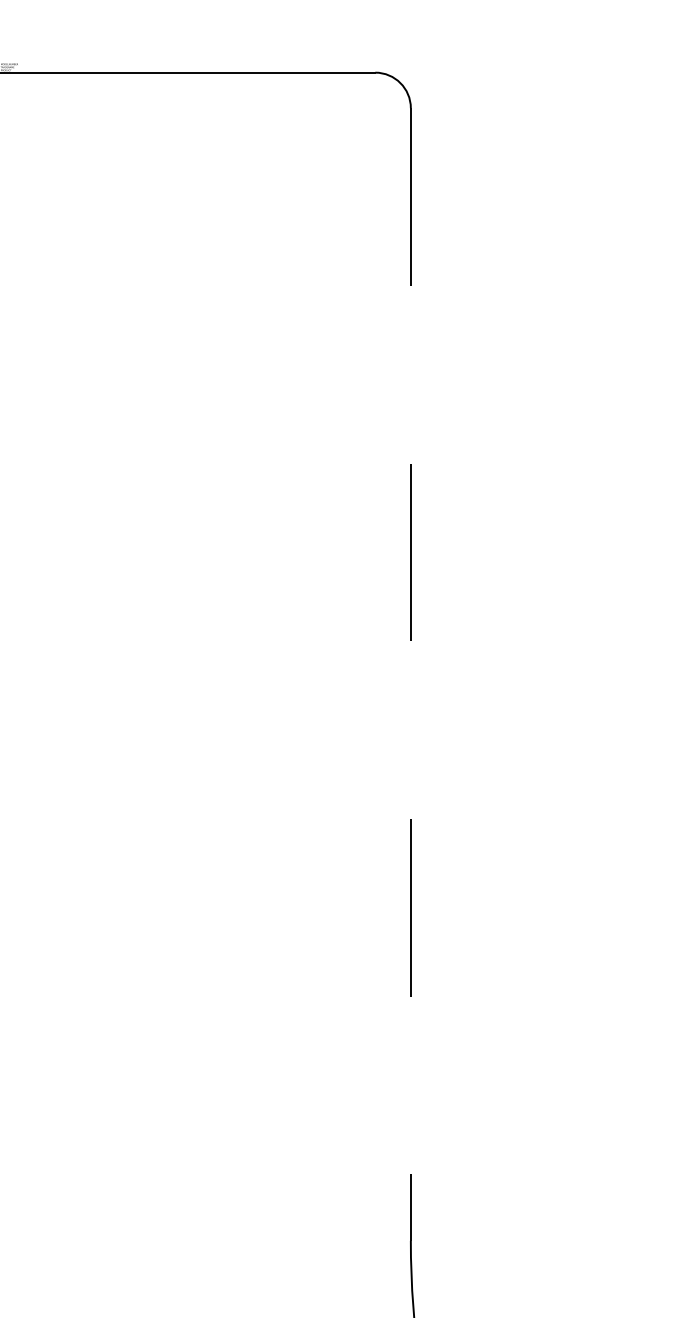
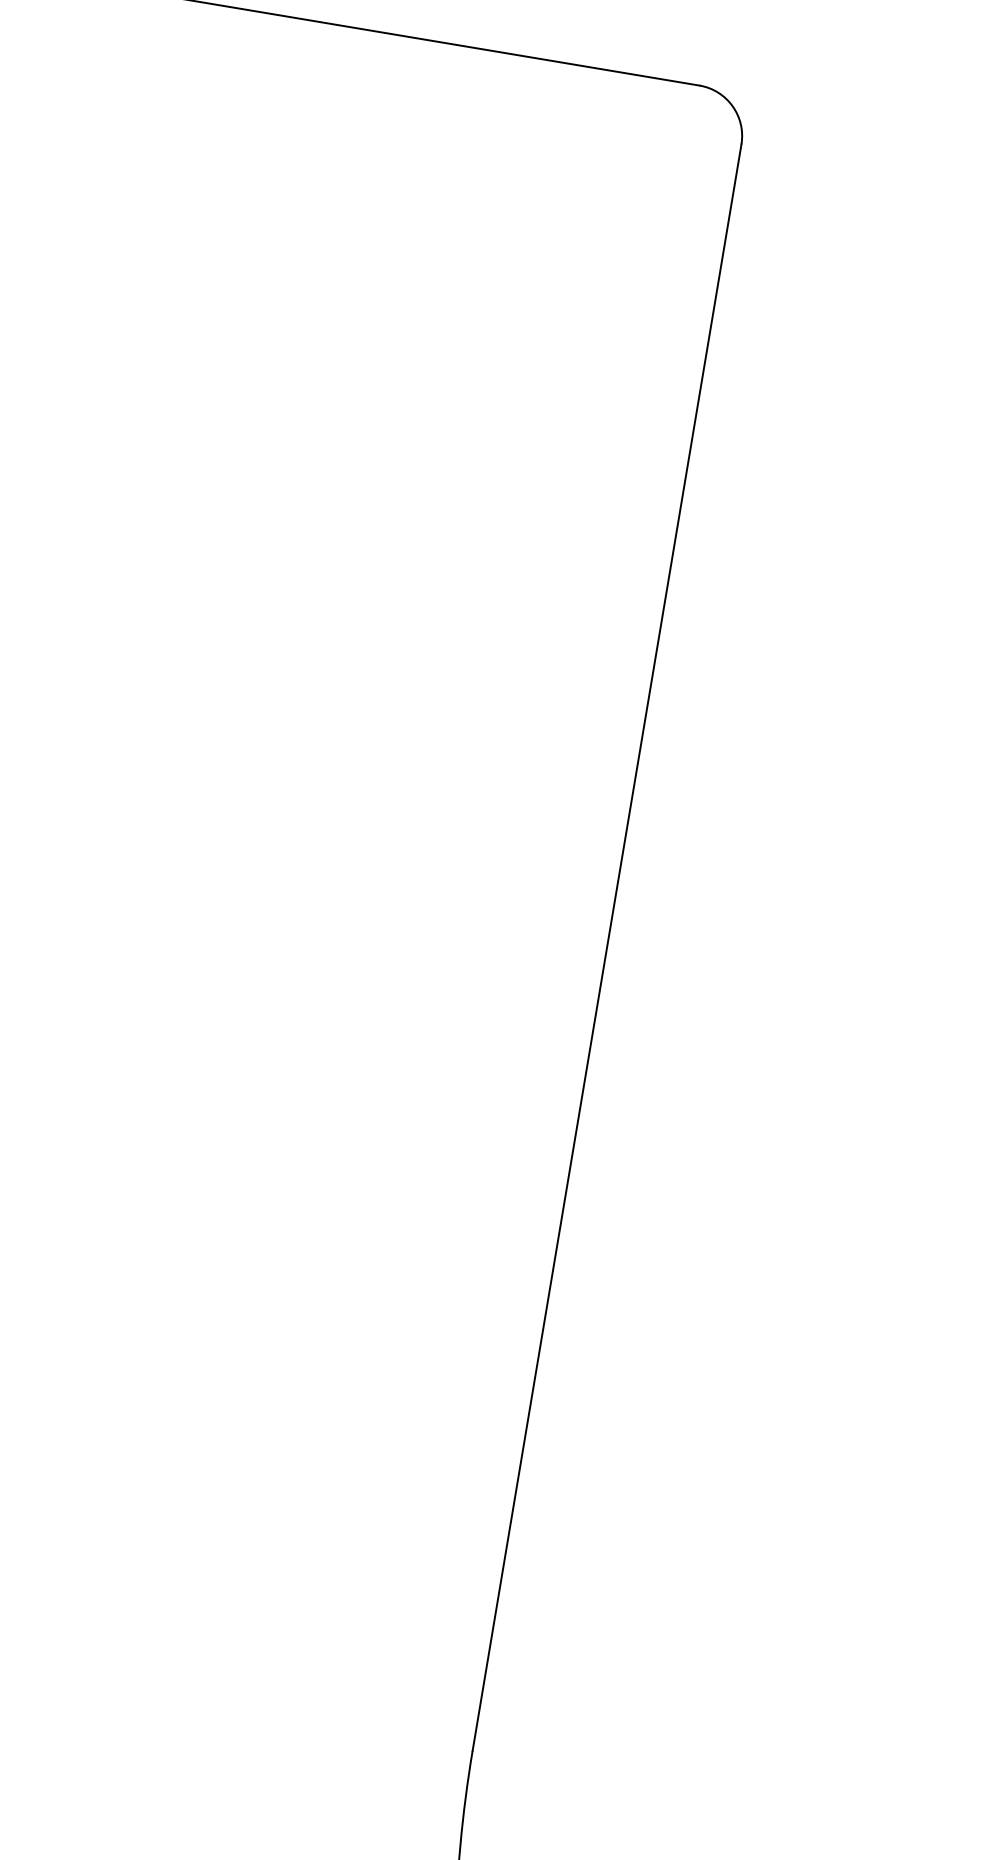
line: (410, 675) -> (606, 948), dashed -> solid

